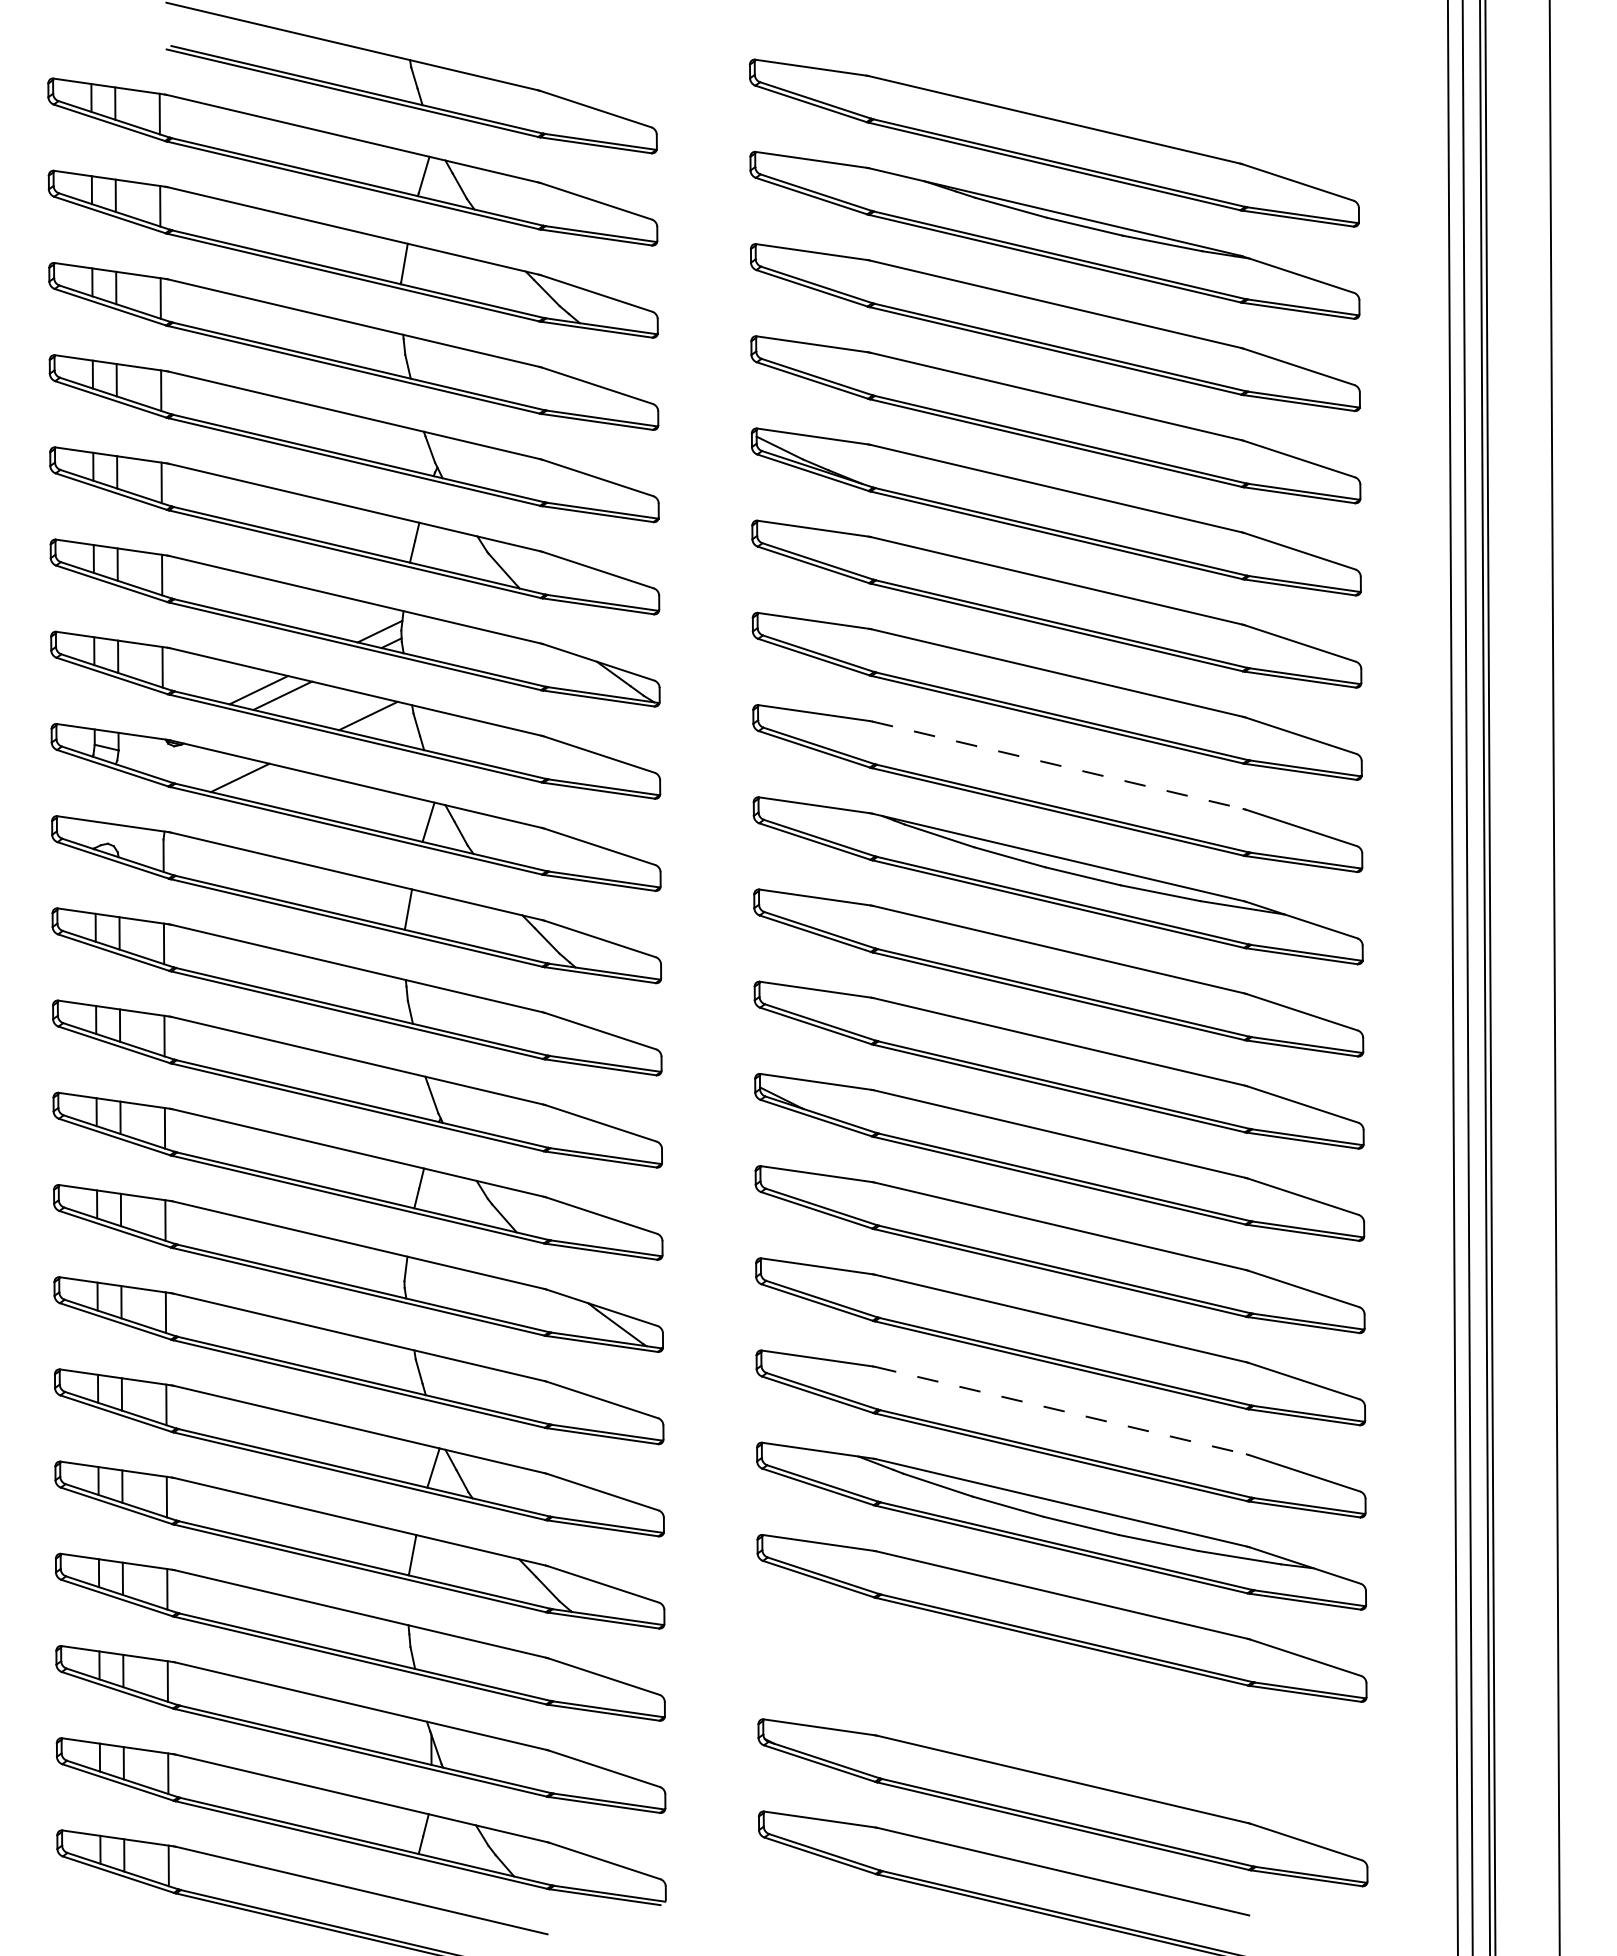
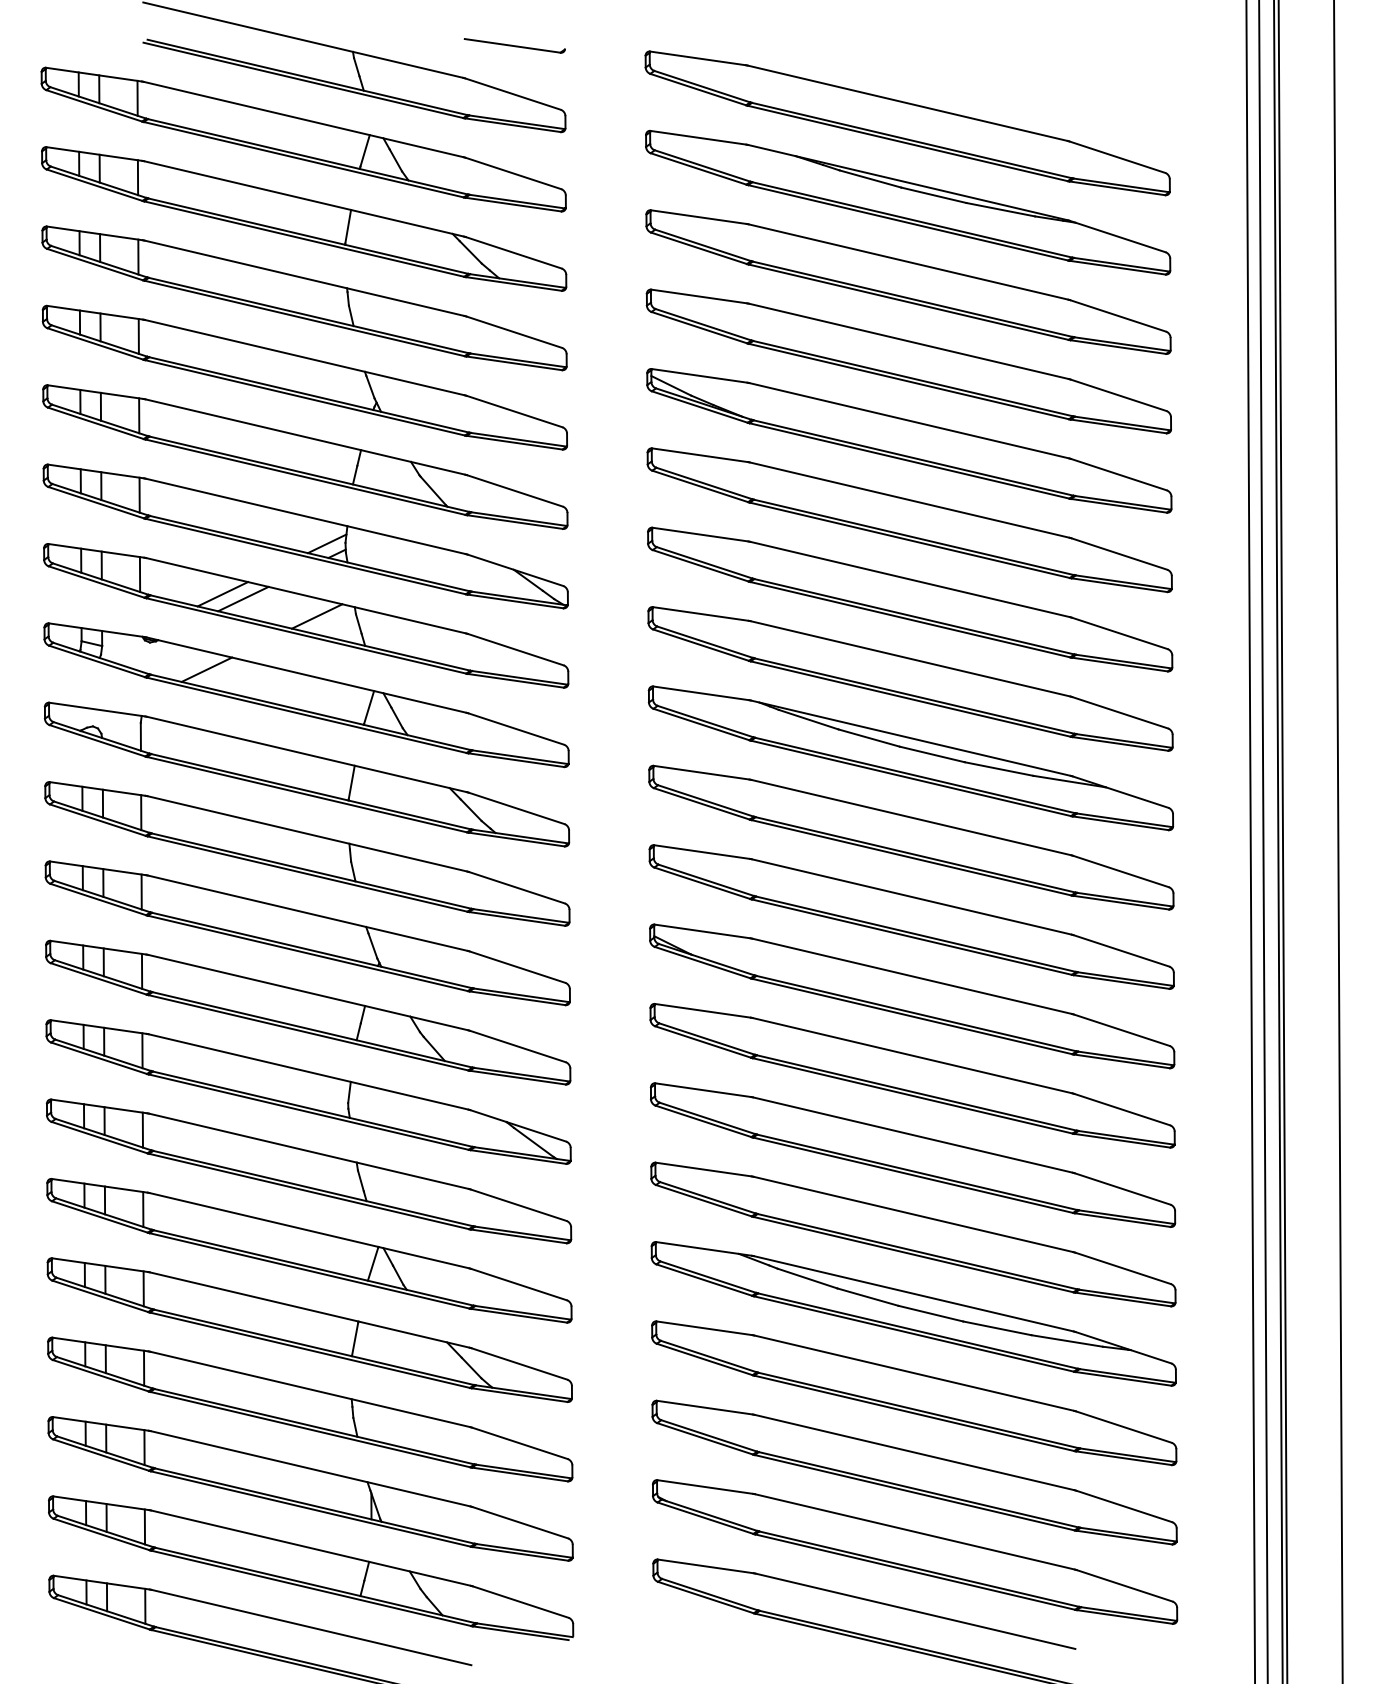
part: (598, 53) -> (515, 46), added
line: (1057, 765) -> (910, 659), dashed -> solid
line: (1061, 1410) -> (913, 1214), dashed -> solid
part: (1062, 1710) -> (914, 1472), added

